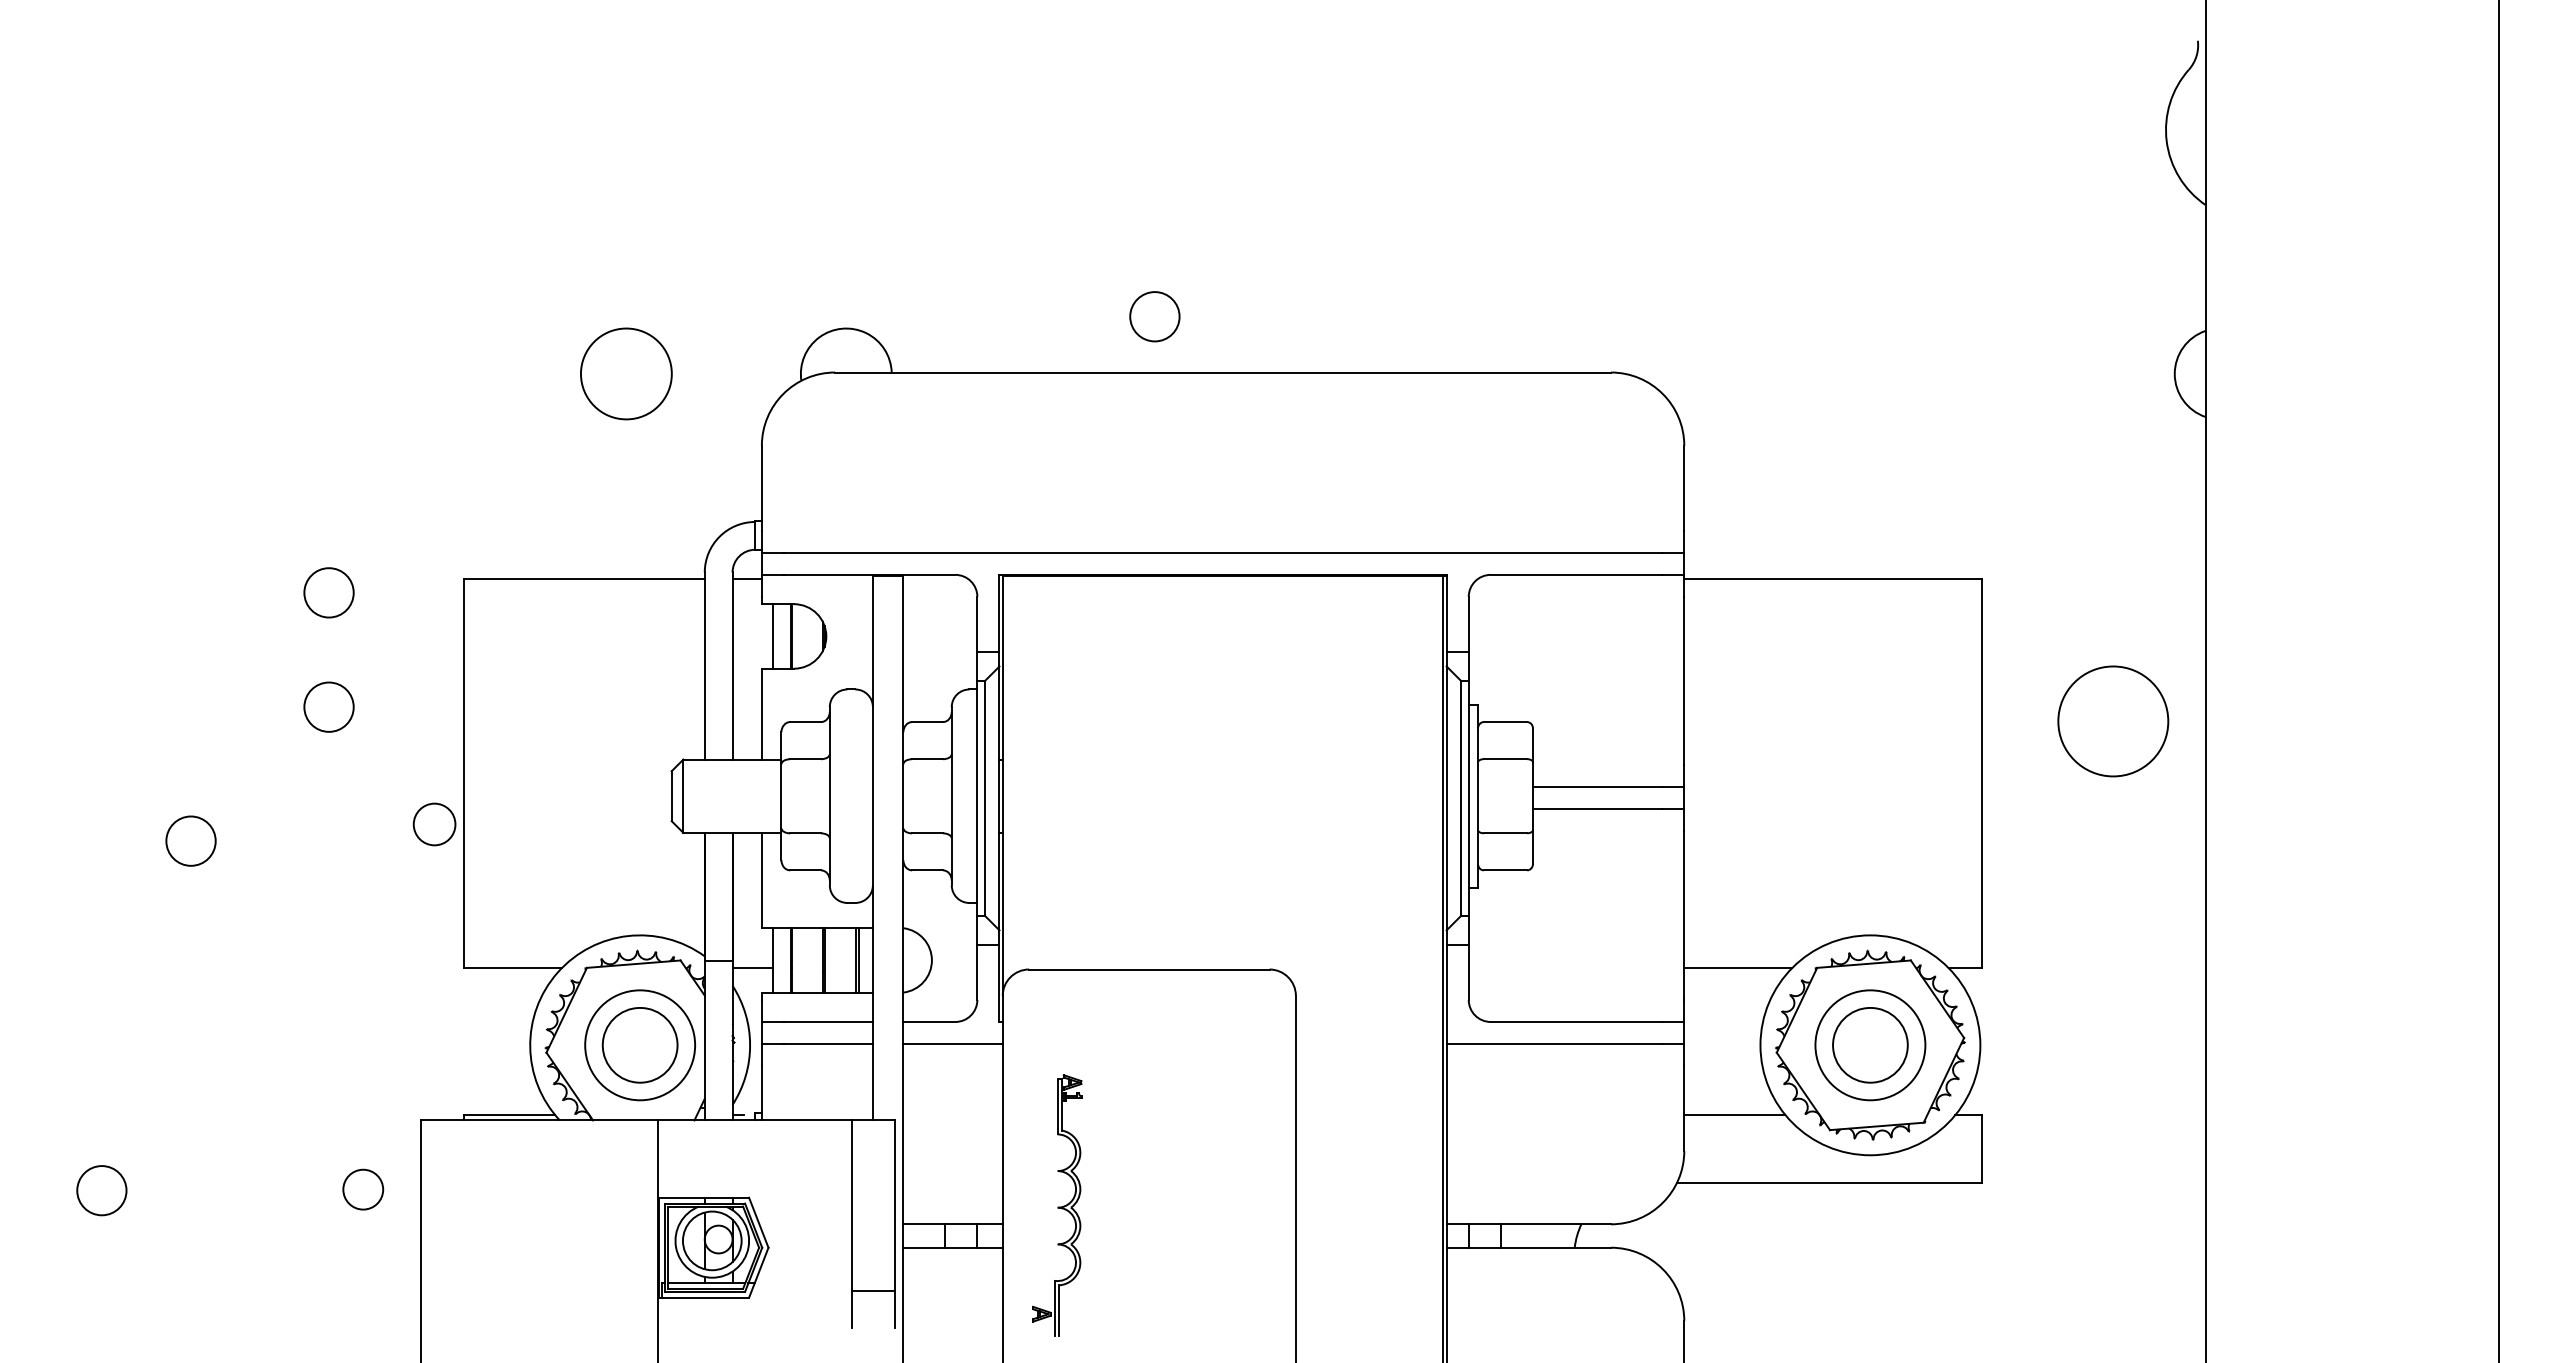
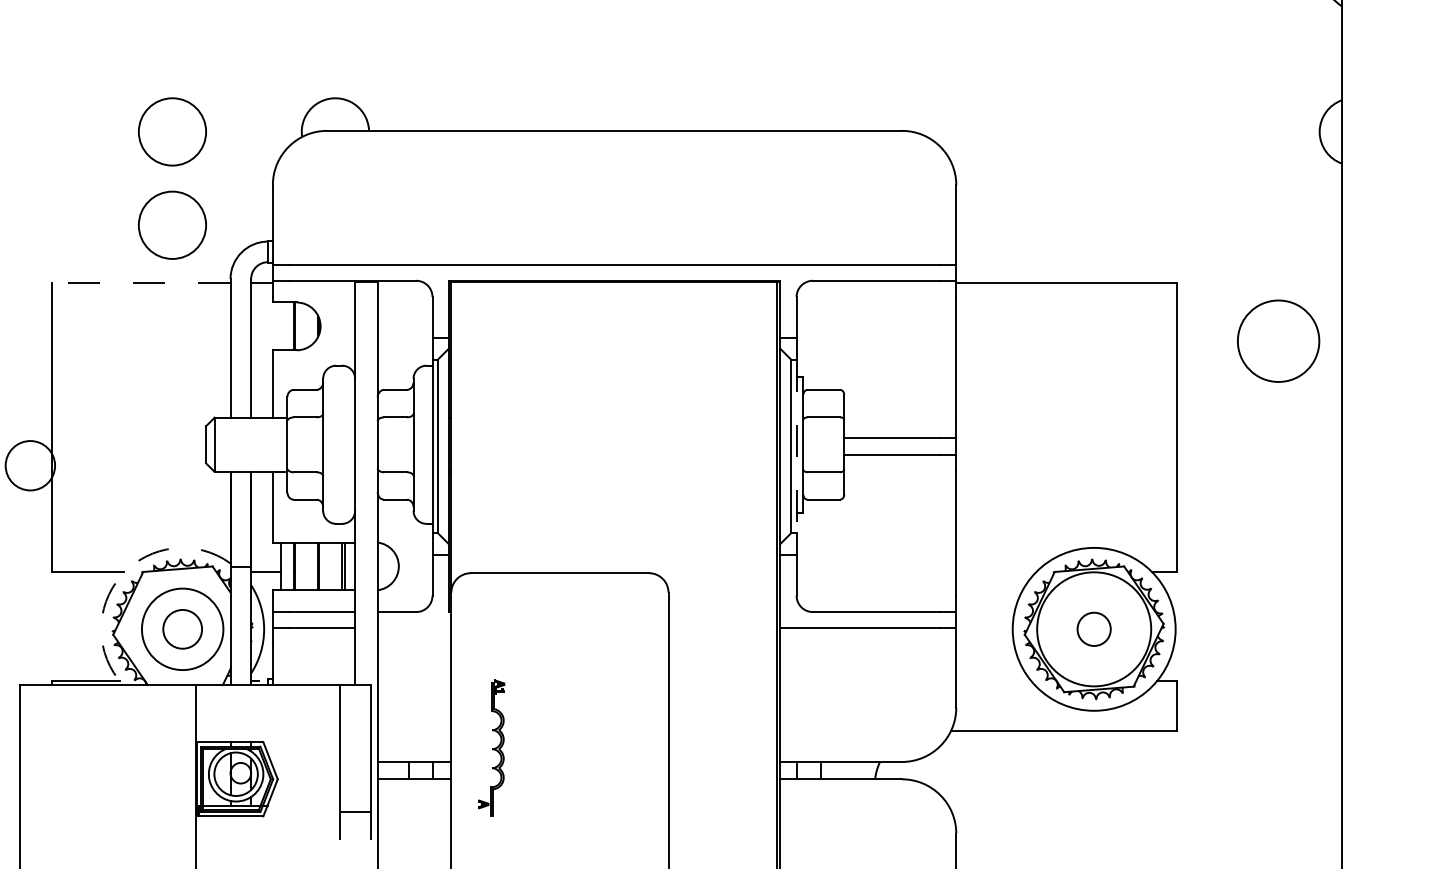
circle: (1154, 316) -> (563, 89), removed
circle: (626, 499) -> (172, 224), added
line: (584, 578) -> (141, 283), solid -> dashed
line: (772, 636) -> (280, 326), removed
circle: (2113, 721) -> (1278, 341), moved
line: (1468, 798) -> (796, 446), solid -> dashed
circle: (434, 824) -> (30, 465), size x1.6
line: (1737, 968) -> (995, 572), removed
arc: (557, 972) -> (121, 575), solid -> dashed
line: (952, 1043) -> (414, 628), removed
circle: (639, 1044) -> (182, 628), size x0.7
circle: (1870, 1044) -> (1094, 628), size x0.6
circle: (1870, 1045) -> (1094, 629), size x1.4
line: (1734, 1115) -> (993, 681), removed
part: (1057, 1205) -> (491, 748), size x0.7

